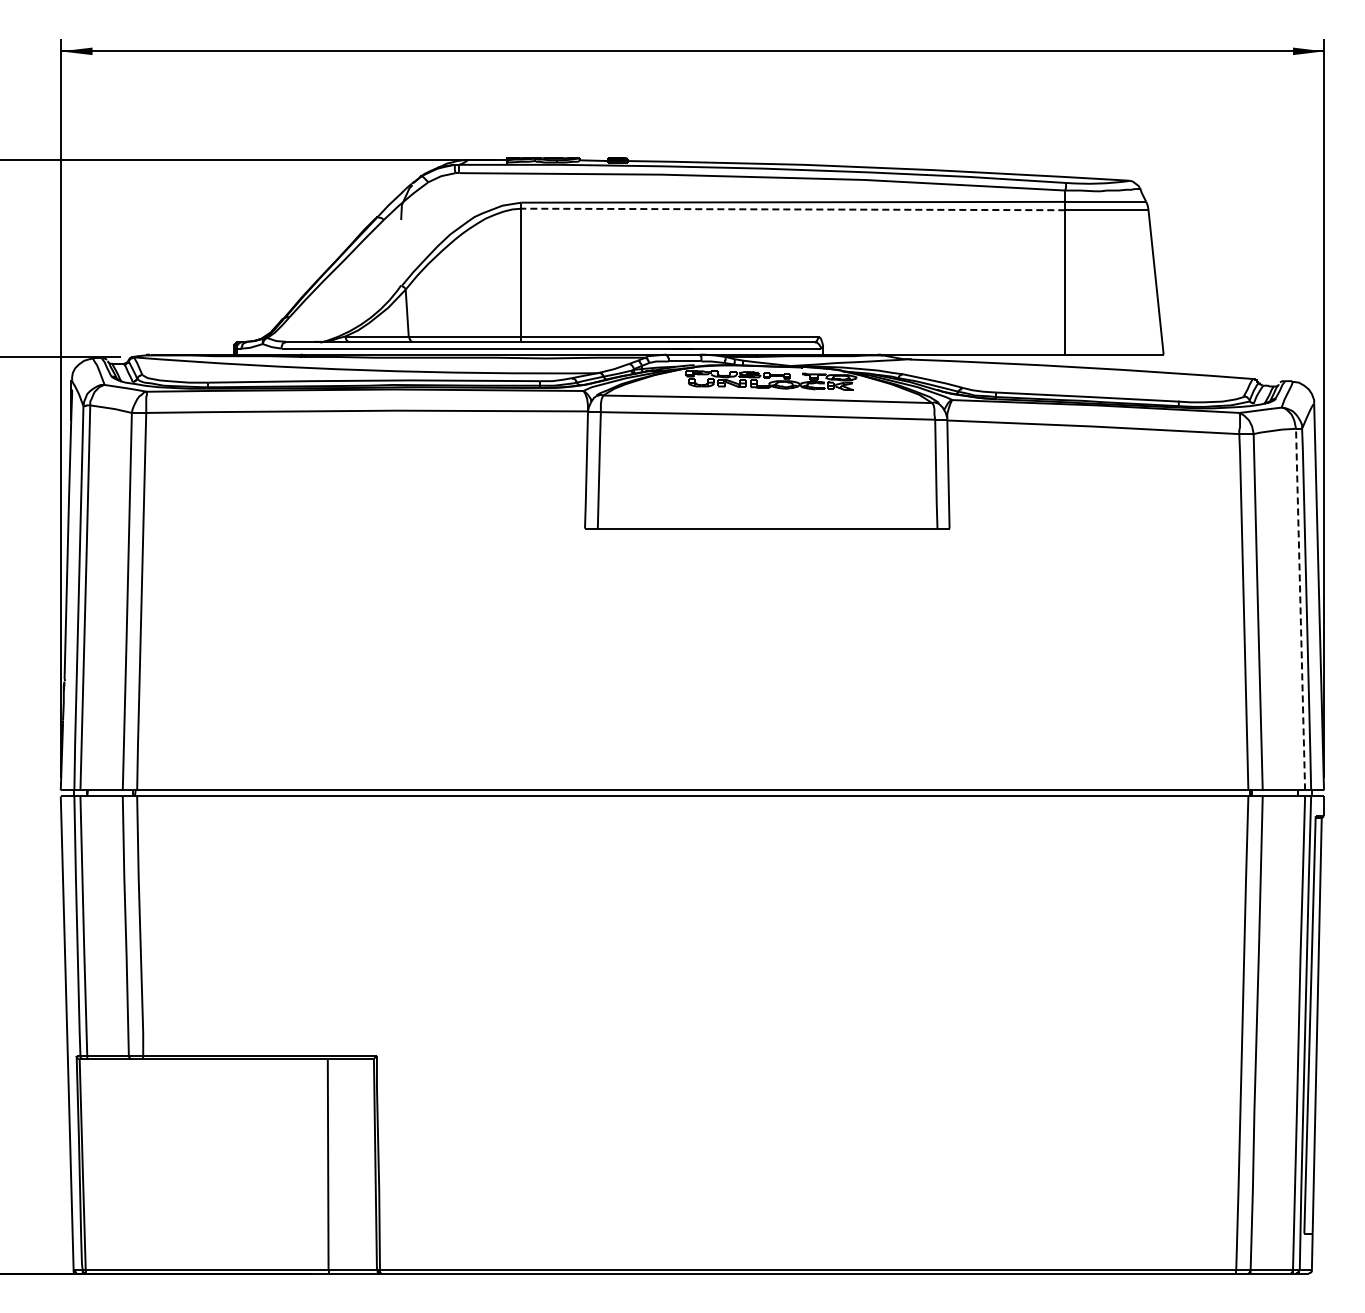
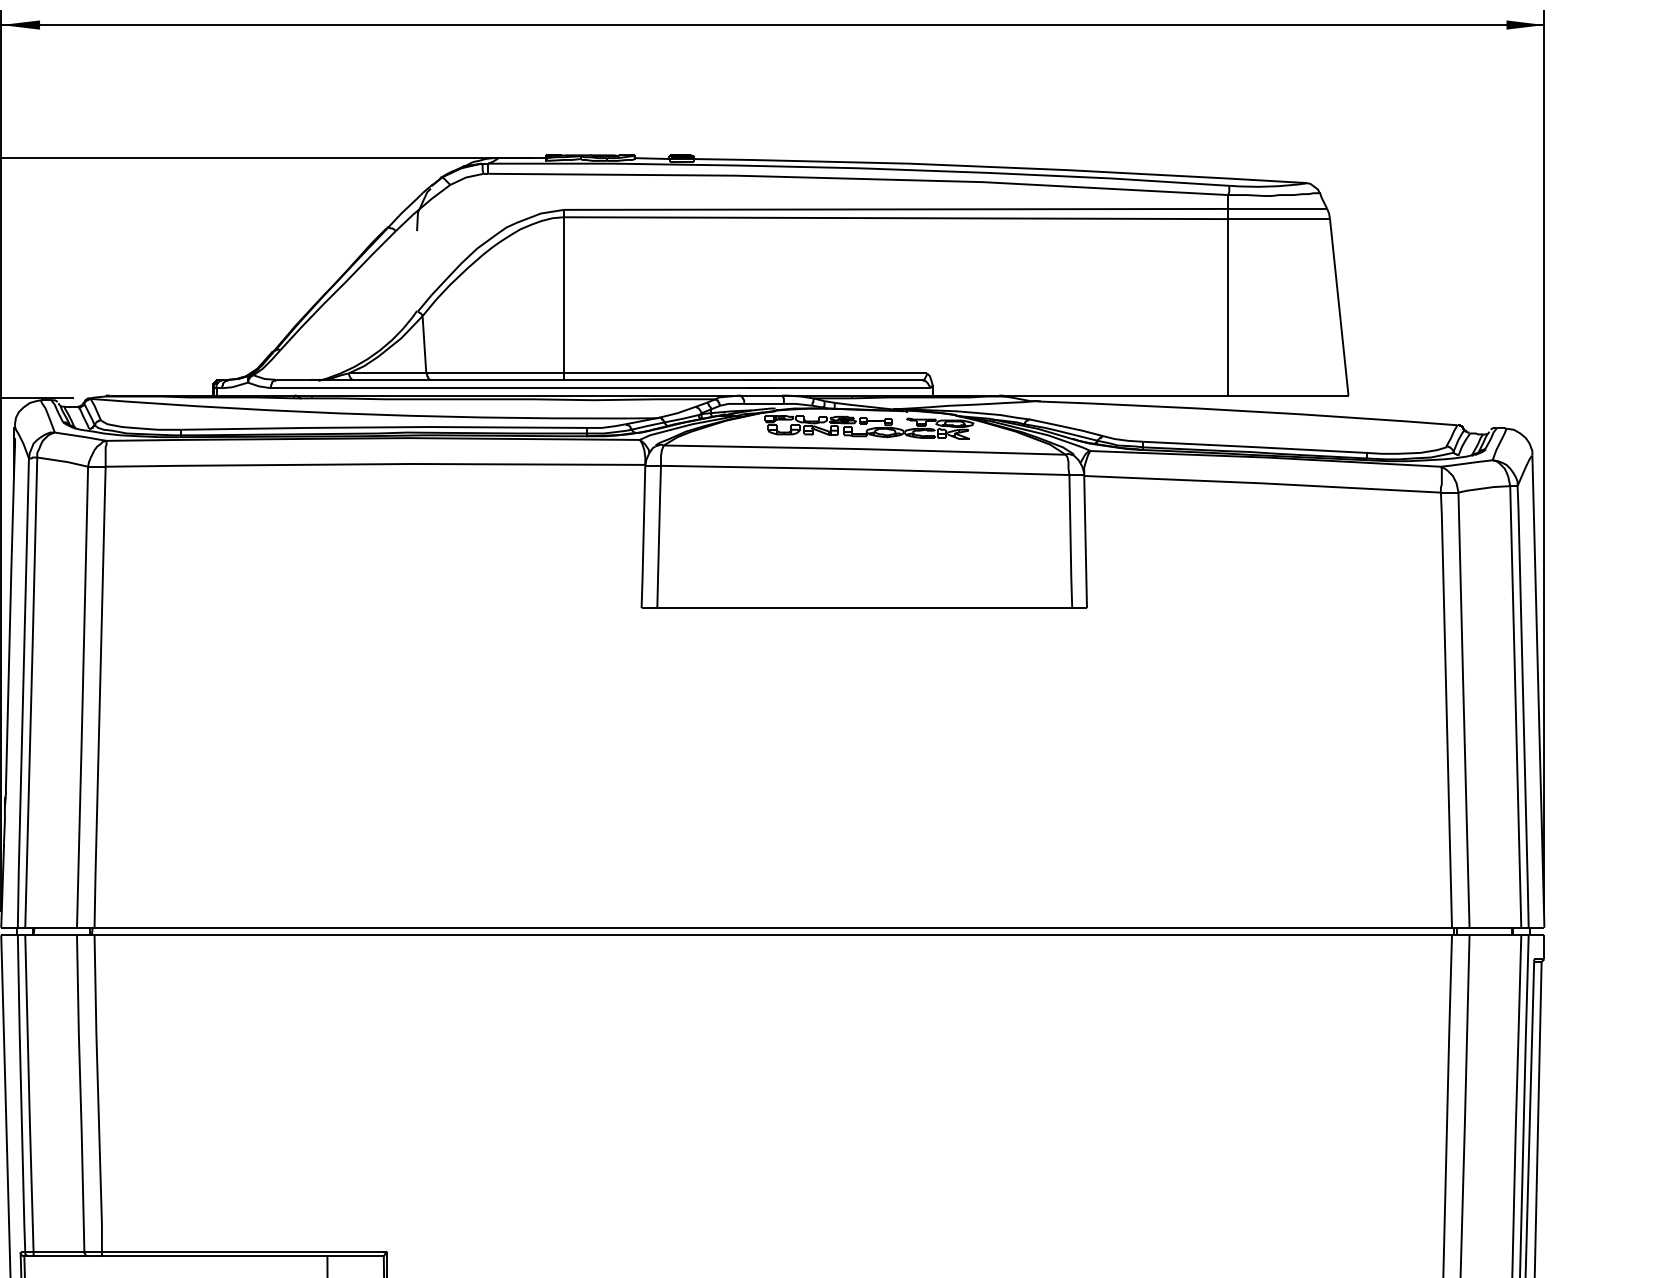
line: (793, 209) -> (896, 218), dashed -> solid
line: (1300, 609) -> (1515, 706), dashed -> solid

